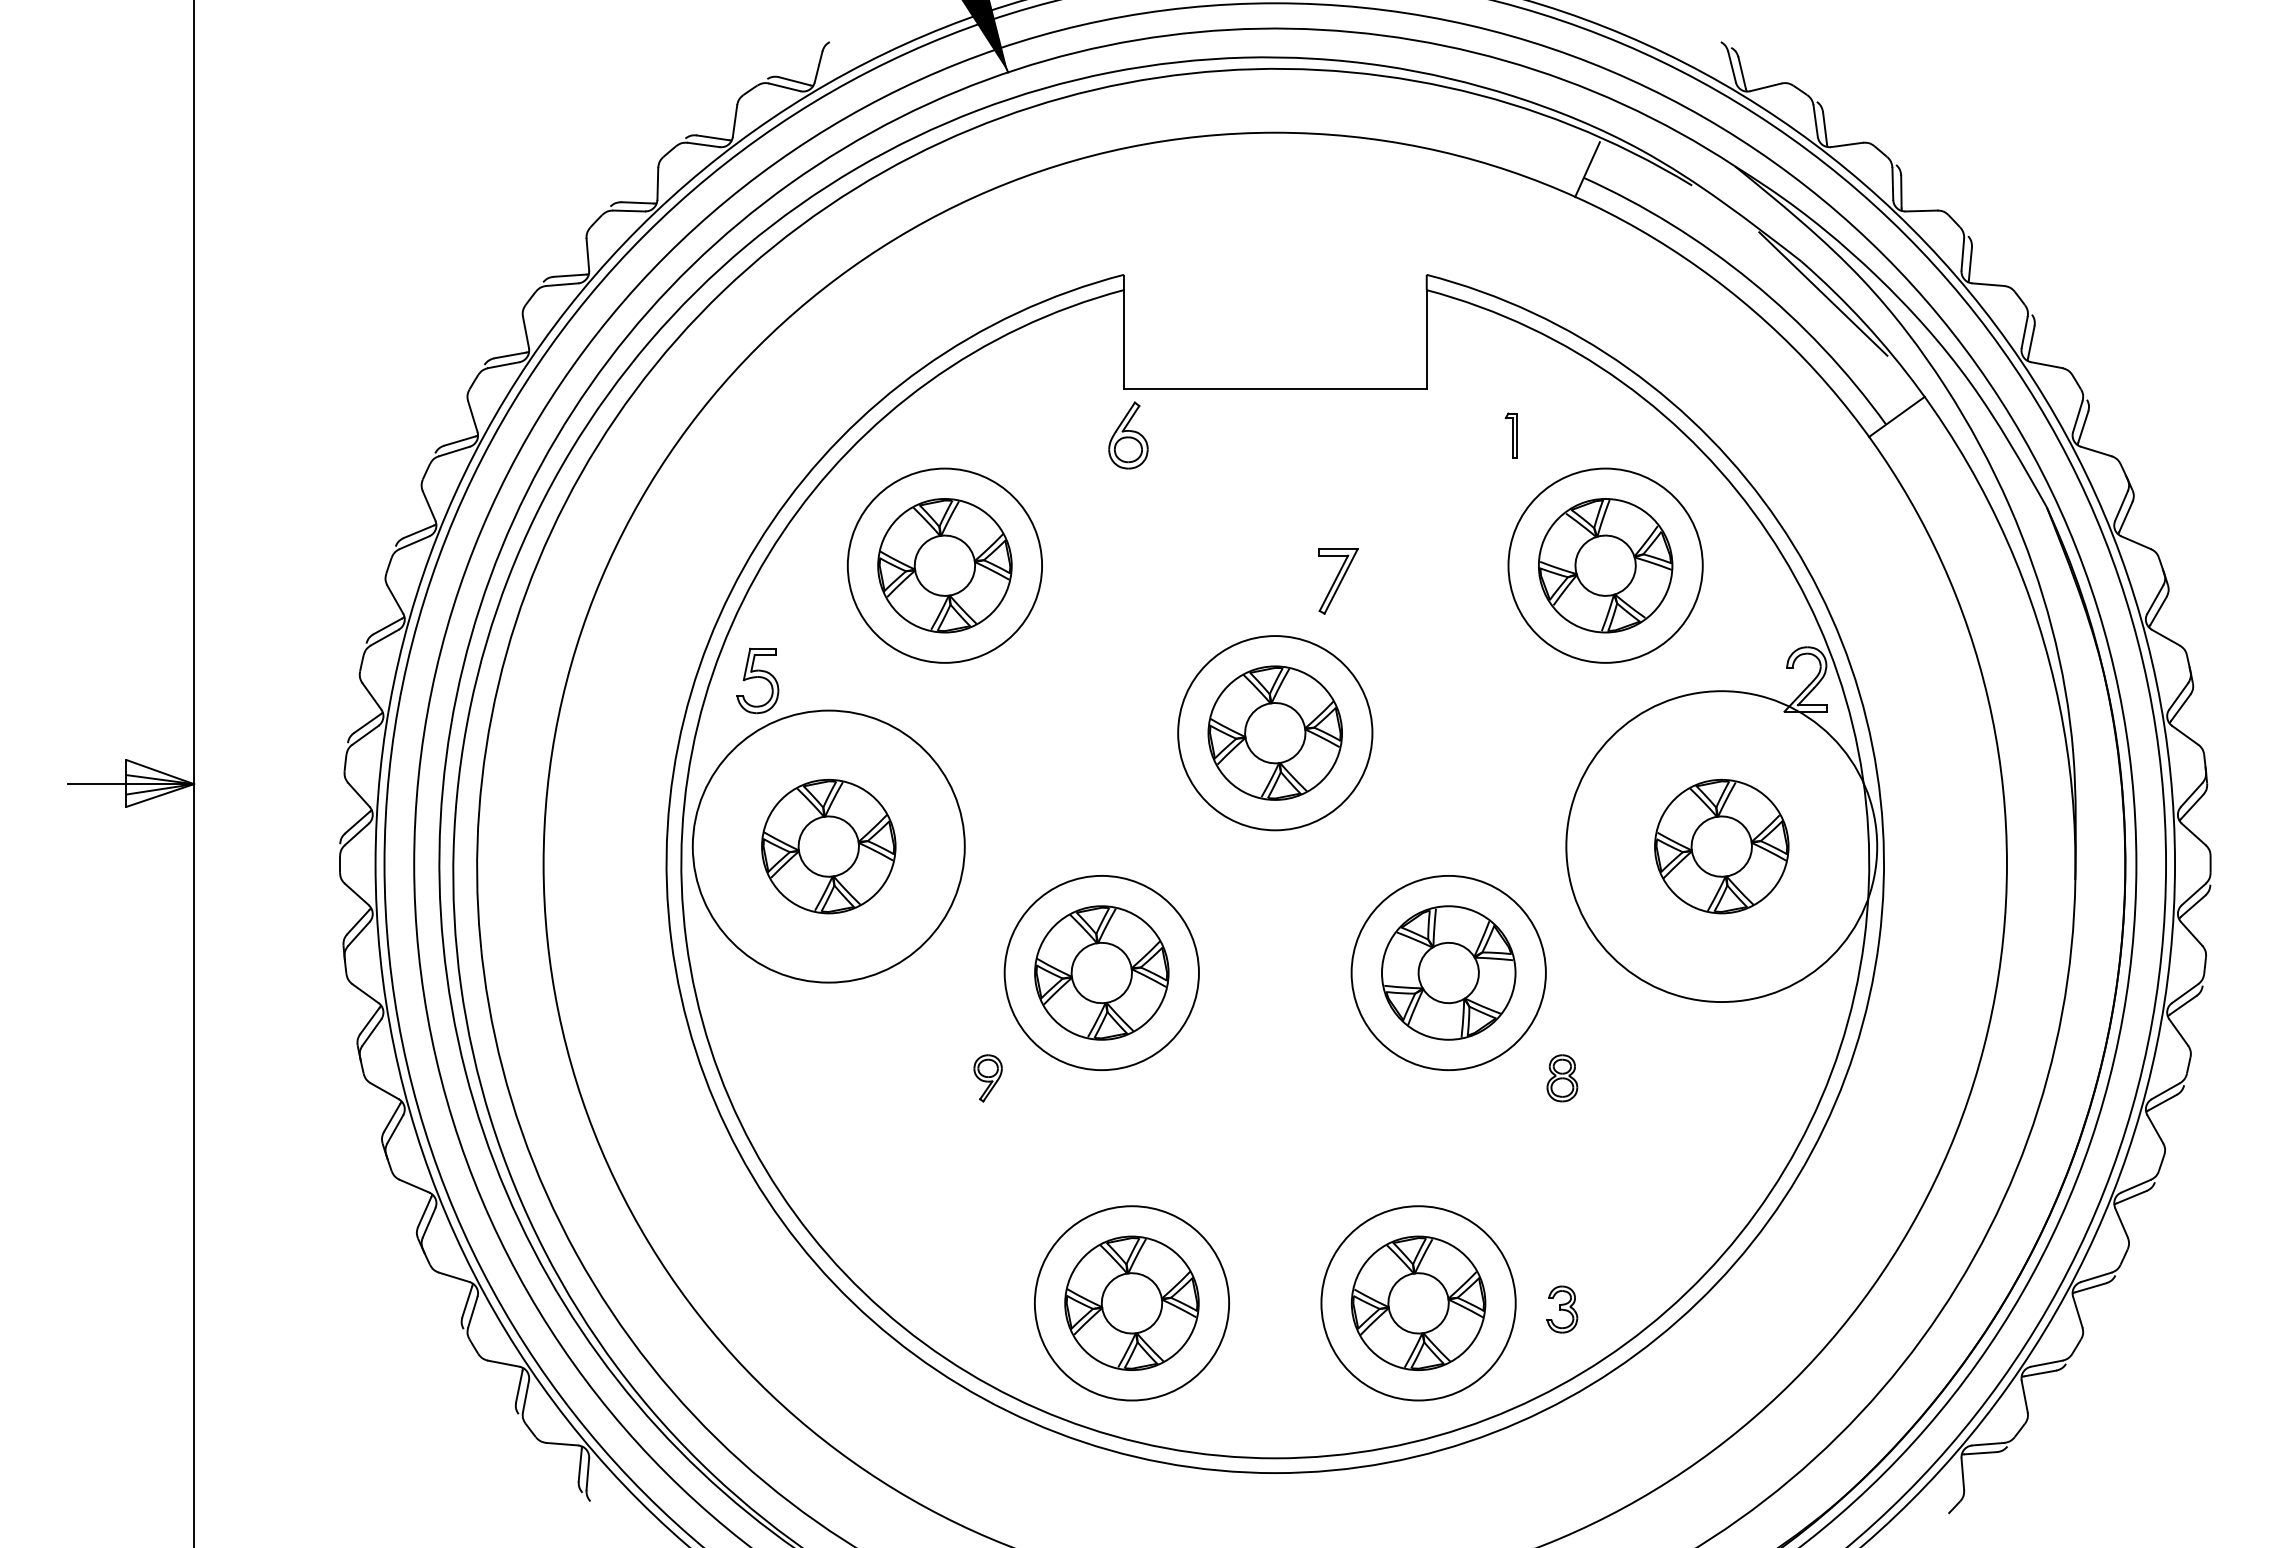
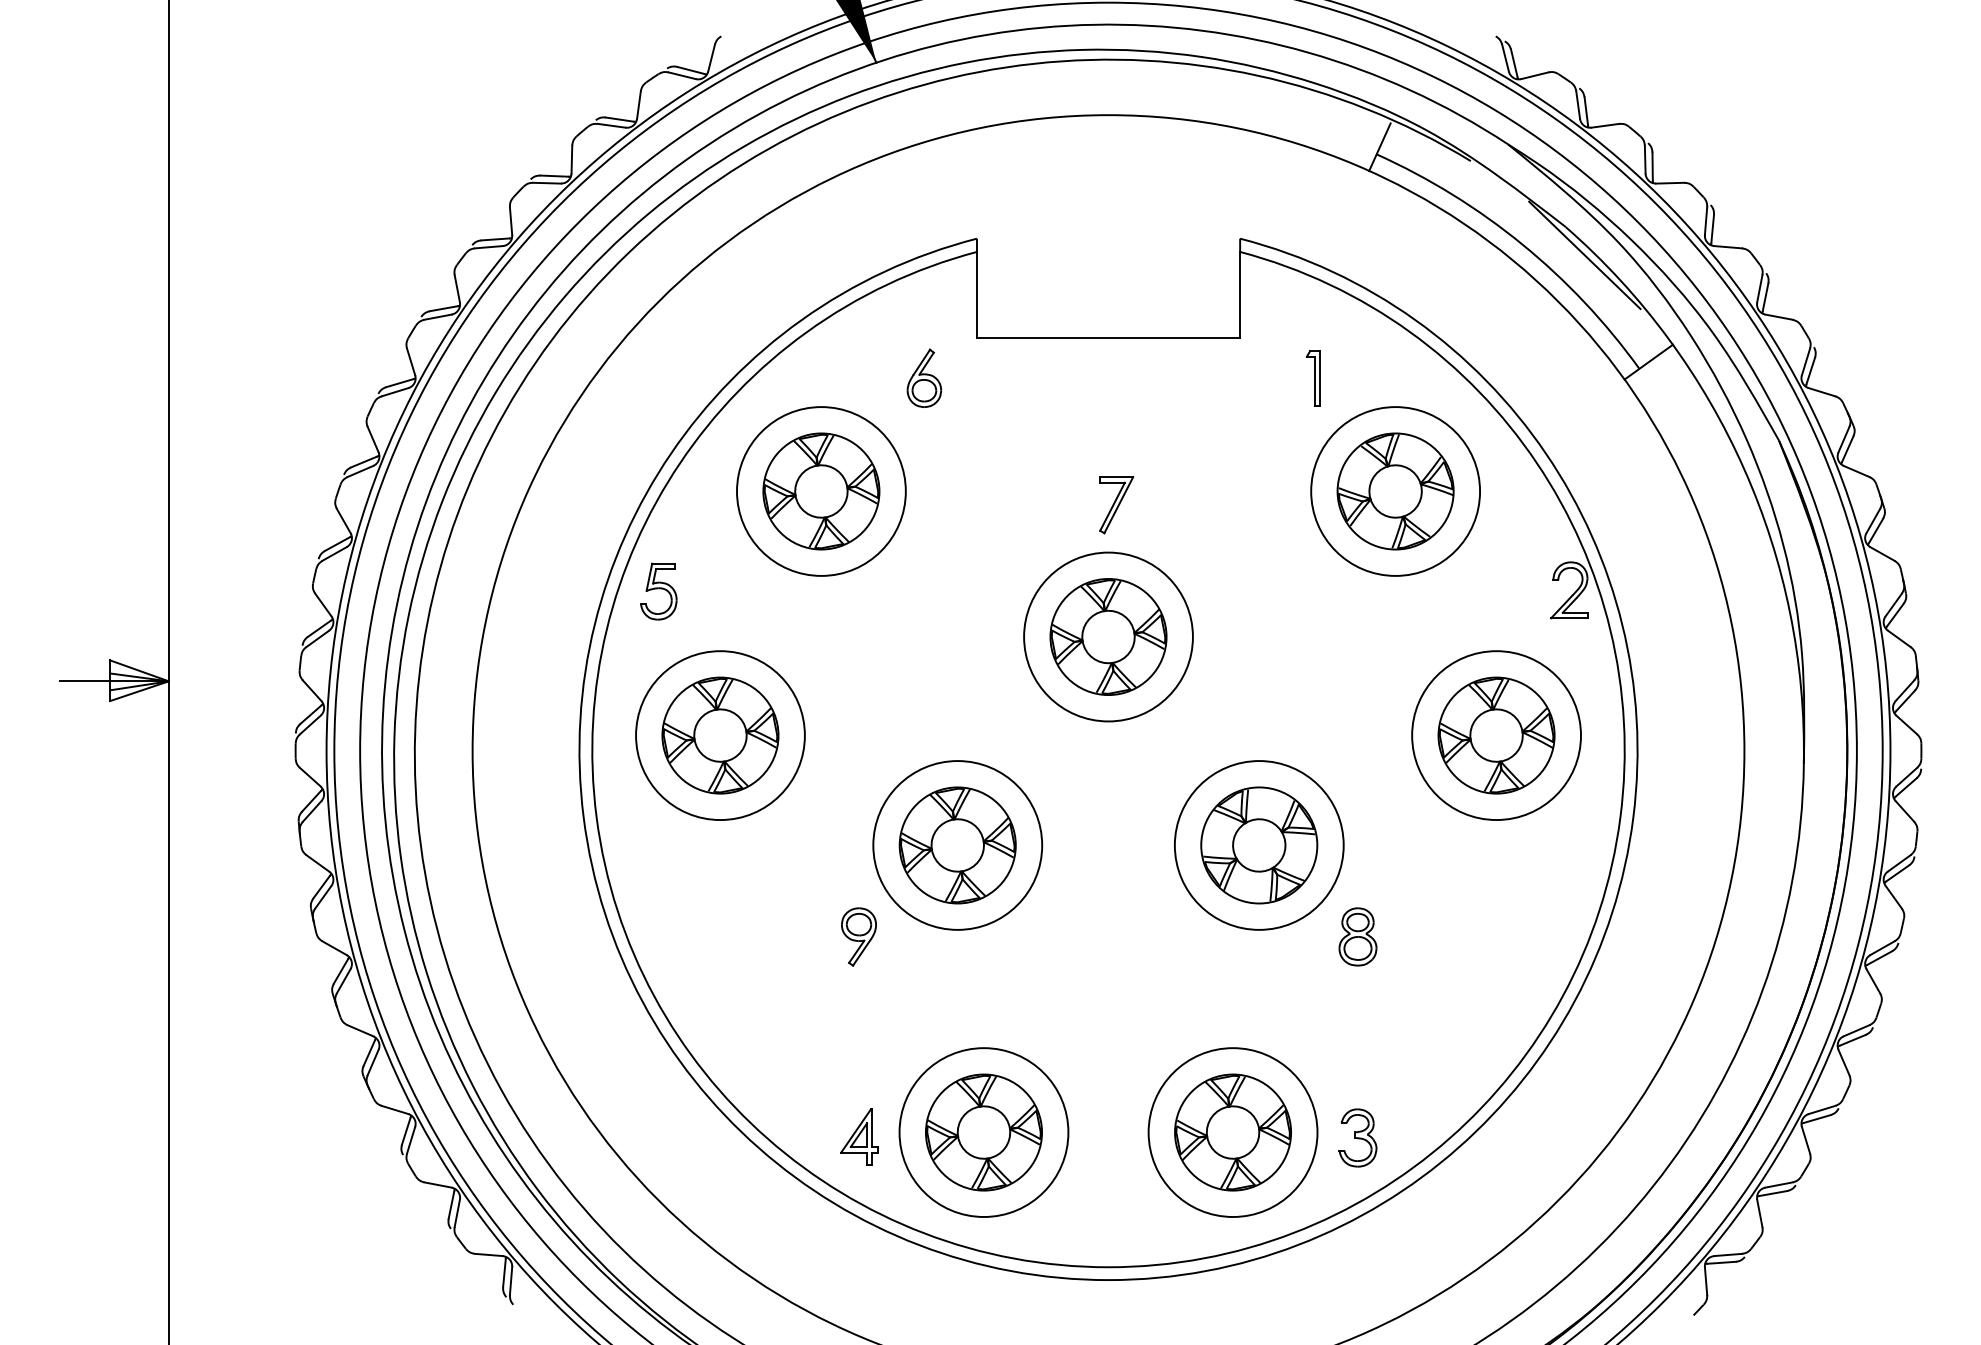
part: (1128, 435) -> (924, 378), moved
part: (1510, 435) -> (1312, 378), size x1.43
part: (1338, 581) -> (1116, 505), moved
circle: (828, 846) -> (720, 735), size x0.71
circle: (1721, 846) -> (1496, 735), size x0.62
part: (987, 1078) -> (858, 937), size x1.43
part: (1562, 1078) -> (1358, 937), size x1.43
part: (988, 1308) -> (859, 1137), added
part: (1562, 1309) -> (1358, 1137), size x1.43

